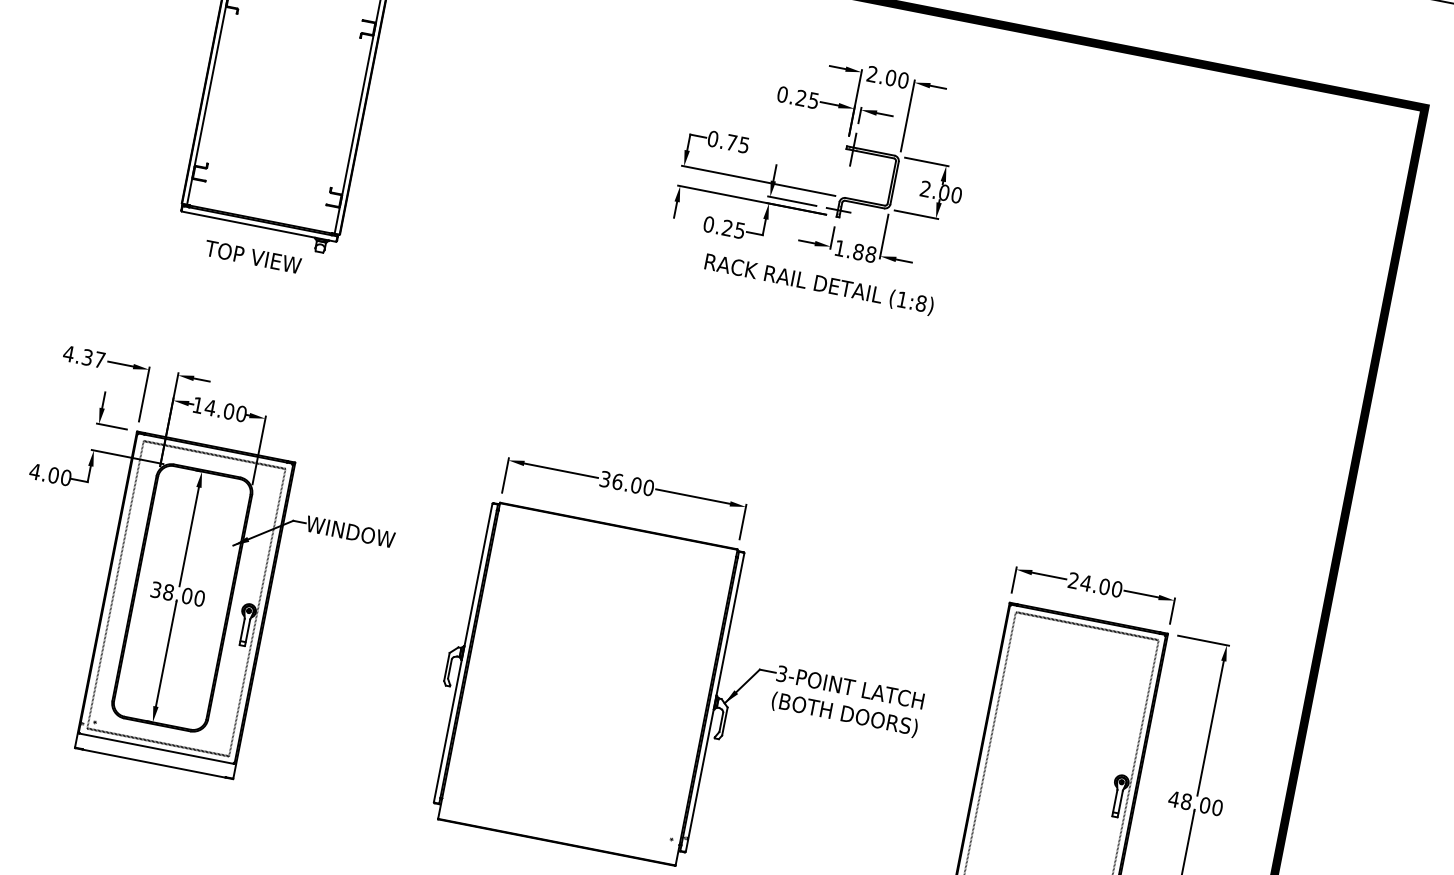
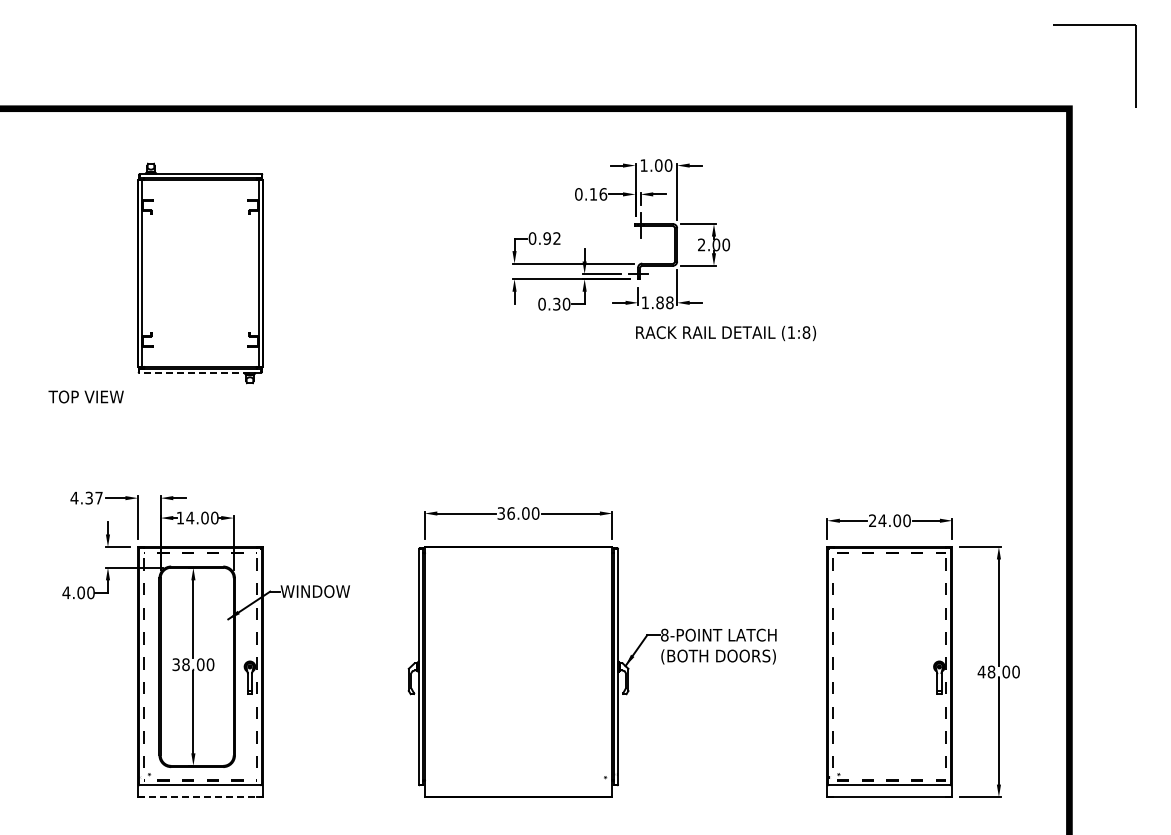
text: (871, 74) -> (643, 165), 2.00 -> 1.00
text: (807, 99) -> (598, 194), 0.25 -> 0.16
text: (737, 143) -> (551, 238), 0.75 -> 0.92
line: (259, 227) -> (200, 373), solid -> dashed
text: (733, 228) -> (561, 303), 0.25 -> 0.30
text: (252, 256) -> (85, 396), moved
text: (819, 284) -> (726, 333), moved
text: (781, 673) -> (664, 634), 3-POINT -> 8-POINT
line: (153, 764) -> (200, 797), solid -> dashed

